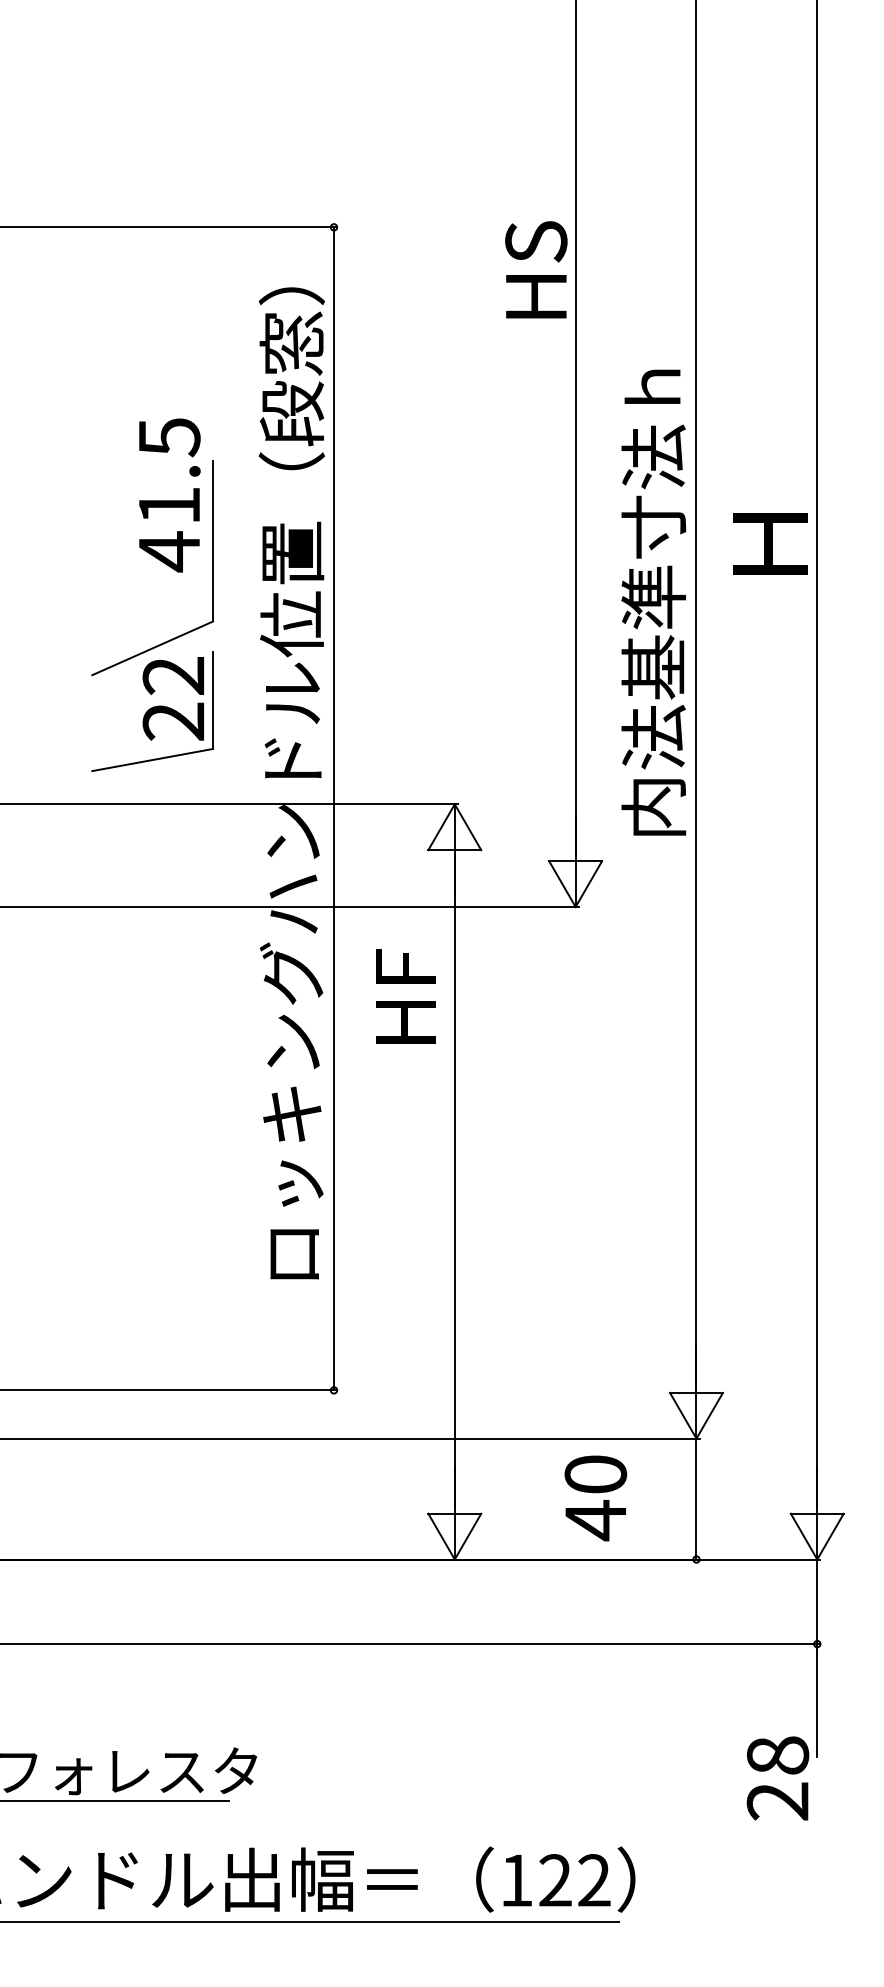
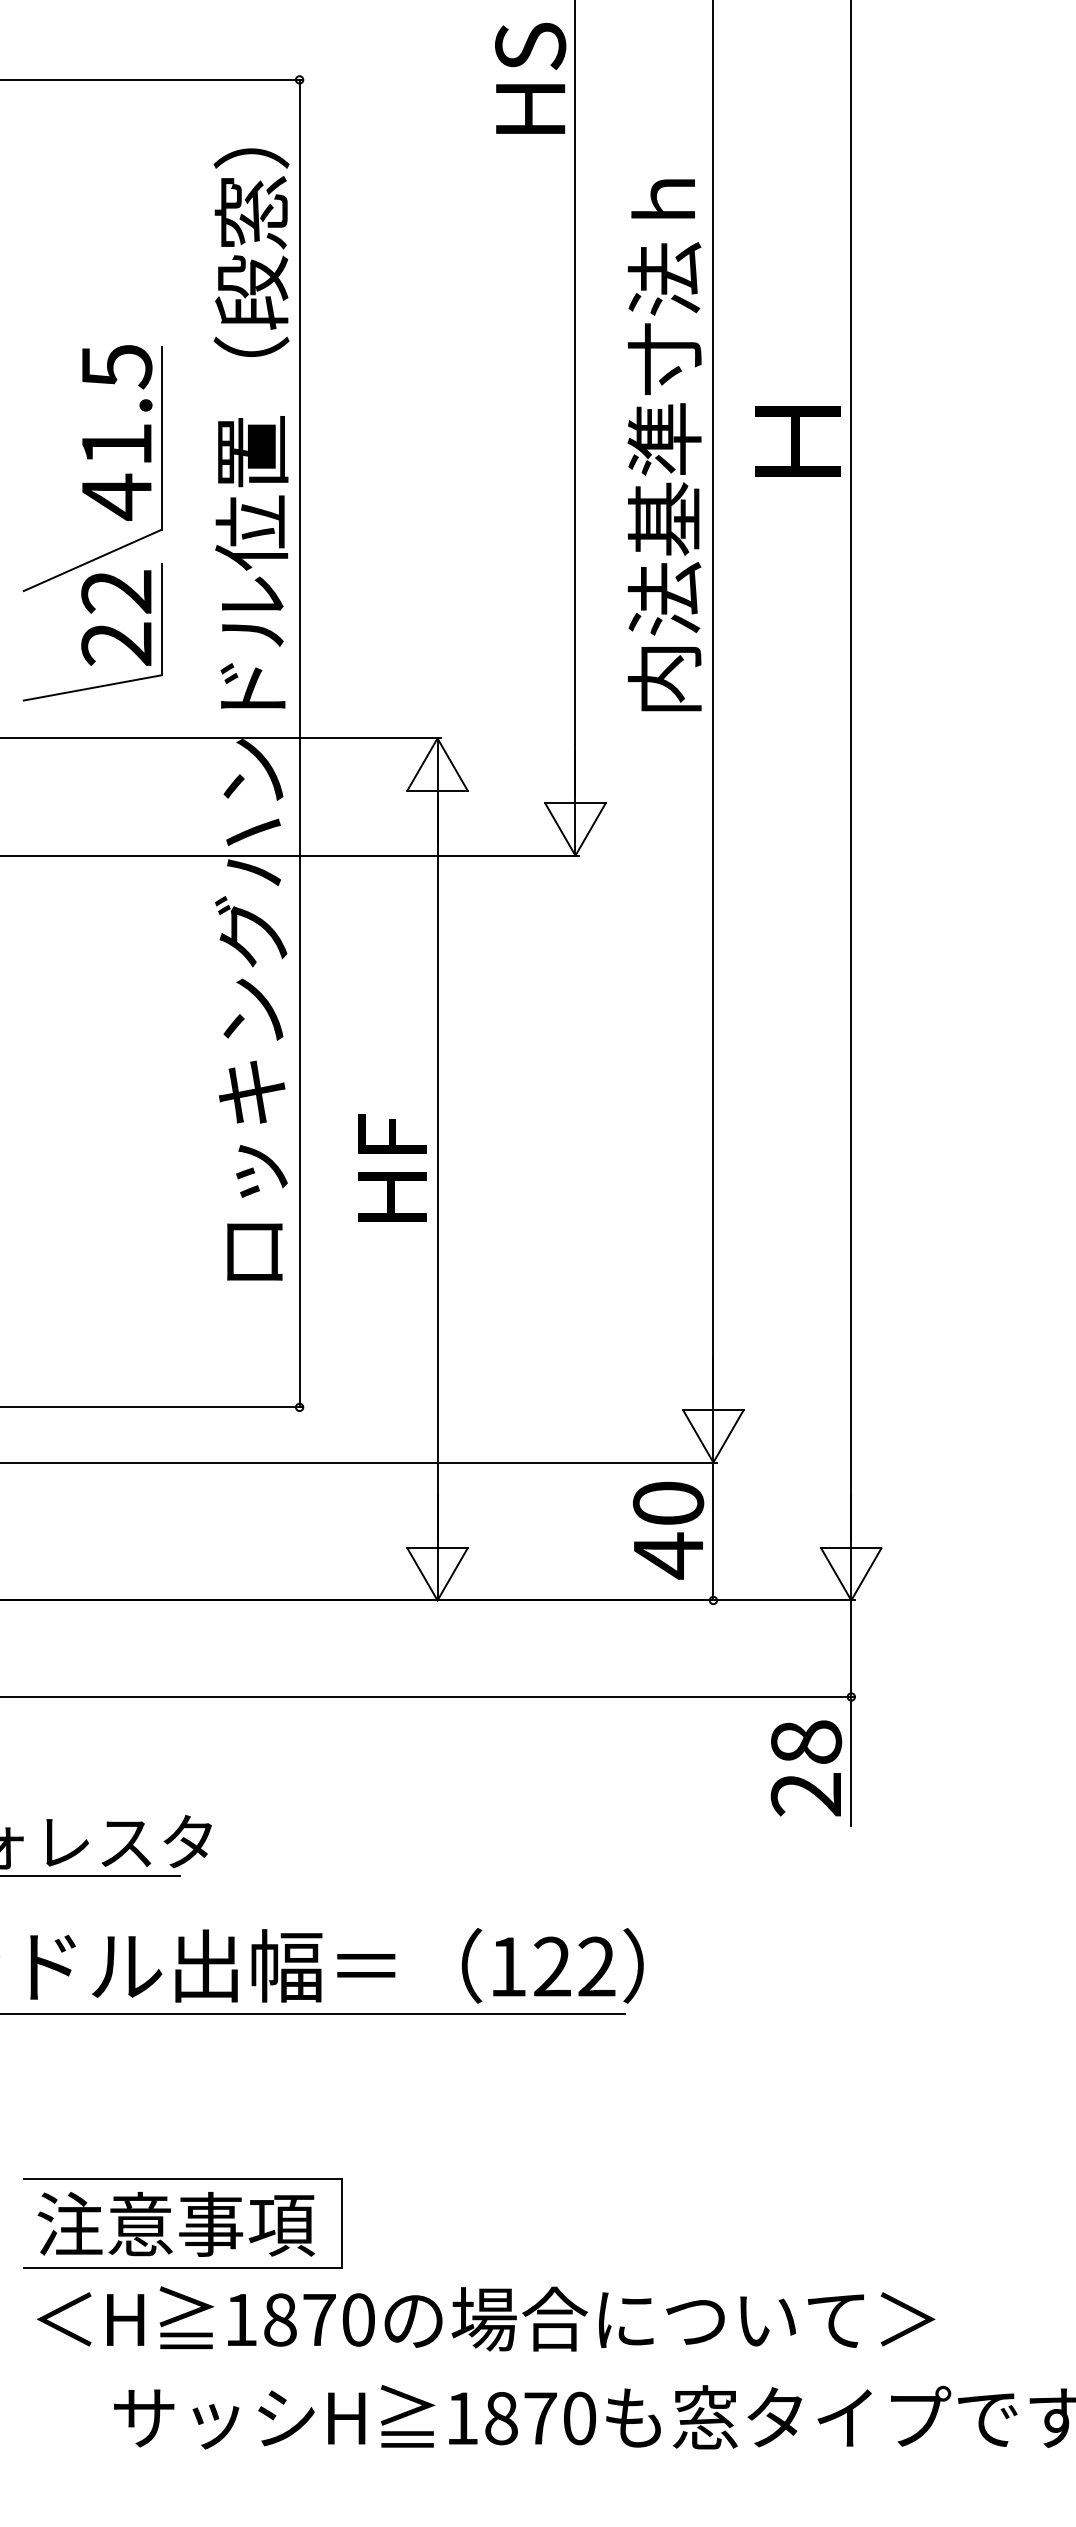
text: (536, 269) -> (530, 77), moved
text: (170, 495) -> (117, 432), moved
text: (653, 602) -> (664, 445), moved
text: (405, 996) -> (392, 1167), moved
text: (595, 1498) -> (668, 1530), moved
text: (778, 1778) -> (806, 1768), moved

